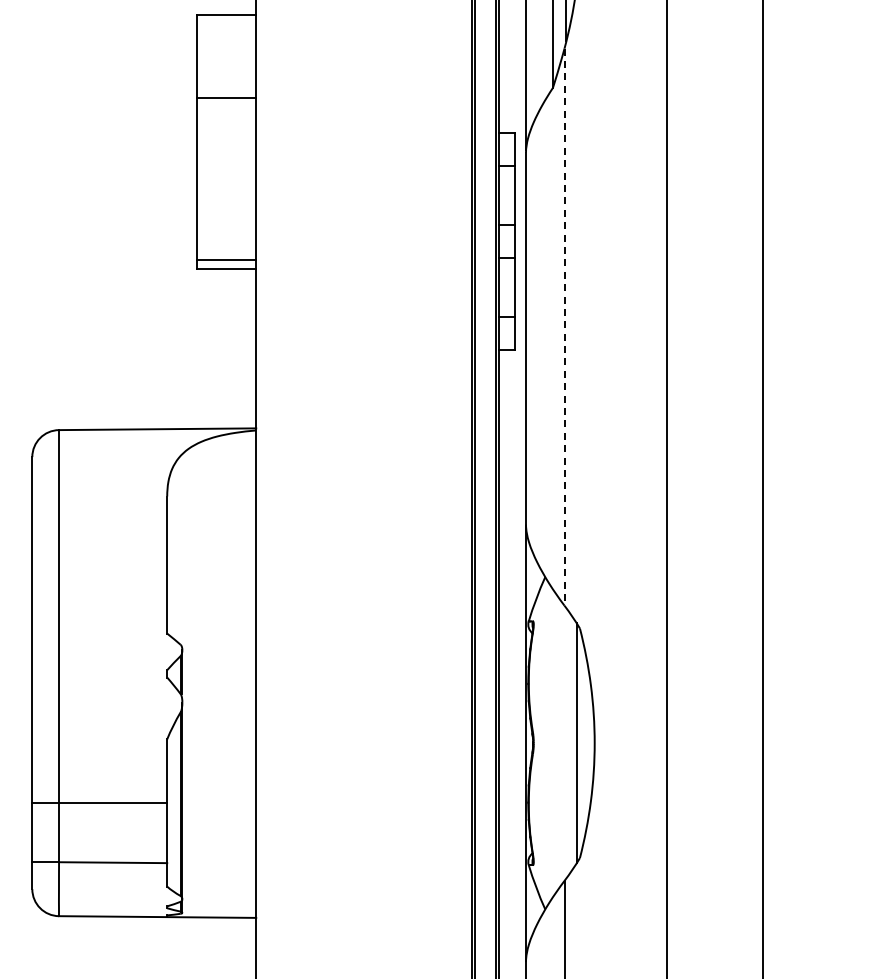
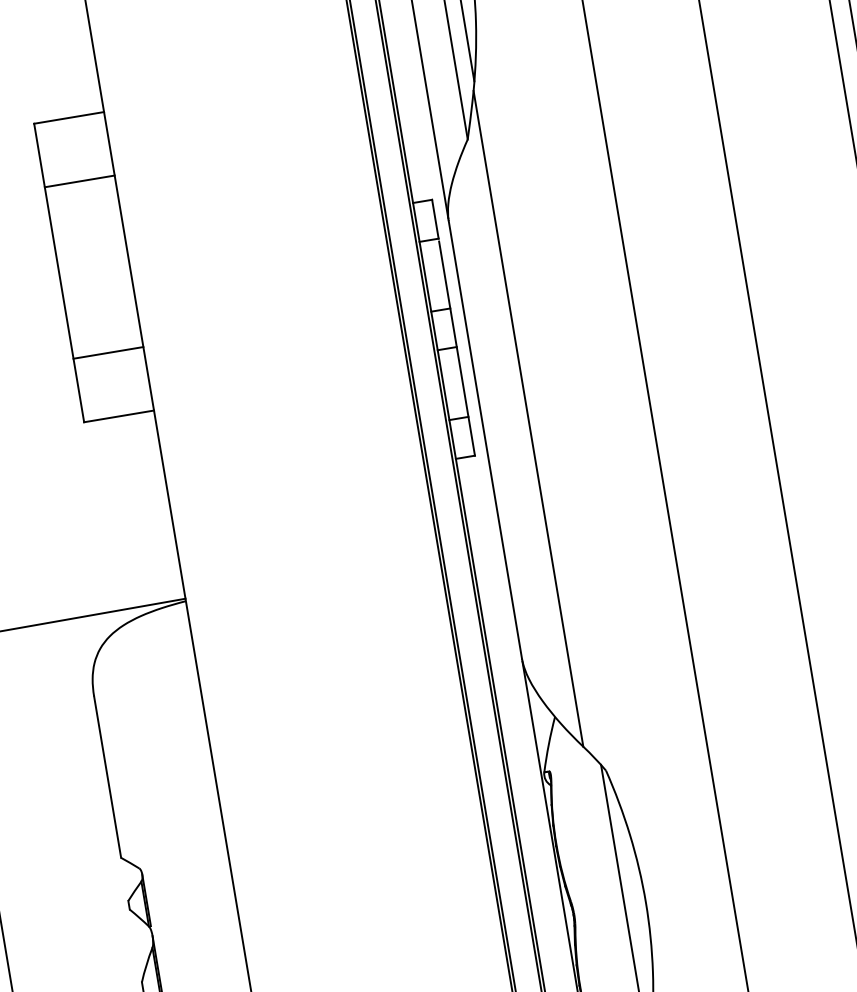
line: (226, 97) -> (79, 180), moved
line: (226, 259) -> (108, 352), moved
line: (564, 327) -> (528, 419), dashed -> solid

